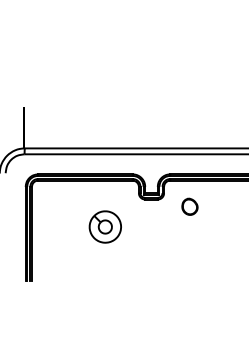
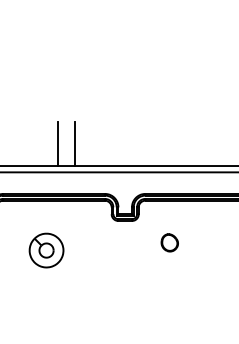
line: (88, 127) -> (57, 143), added
line: (105, 127) -> (75, 143), added
part: (189, 206) -> (169, 242), moved
part: (104, 226) -> (45, 250), moved

